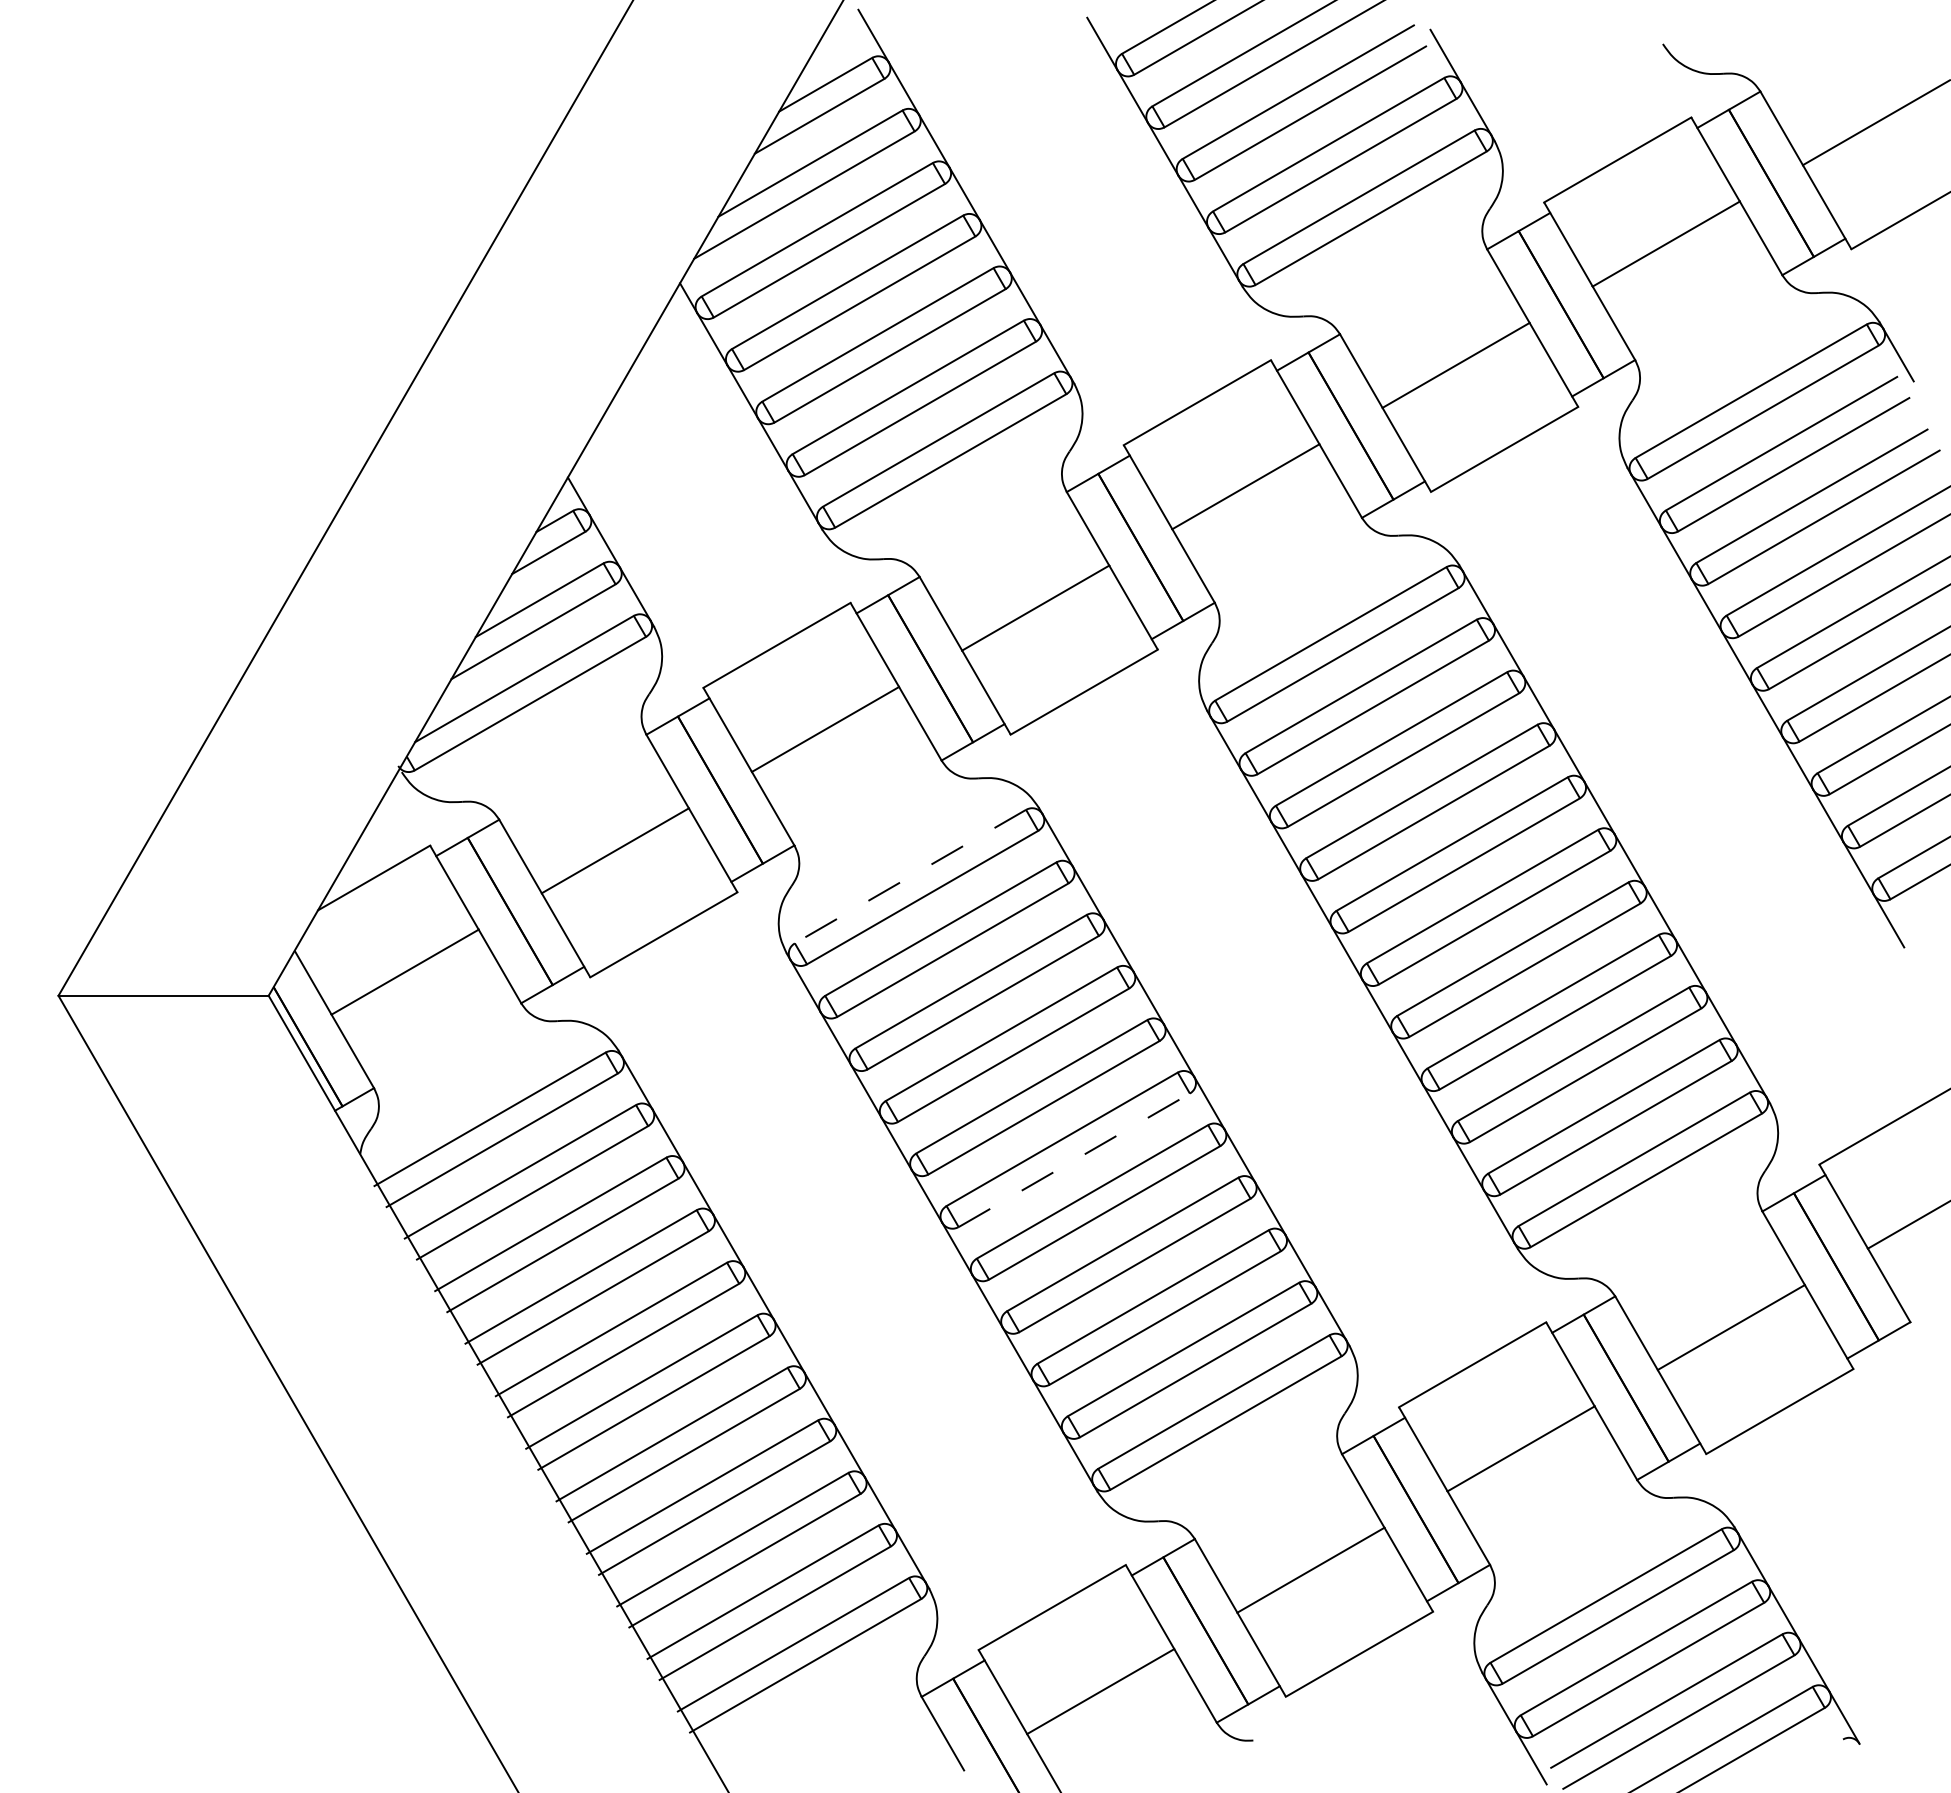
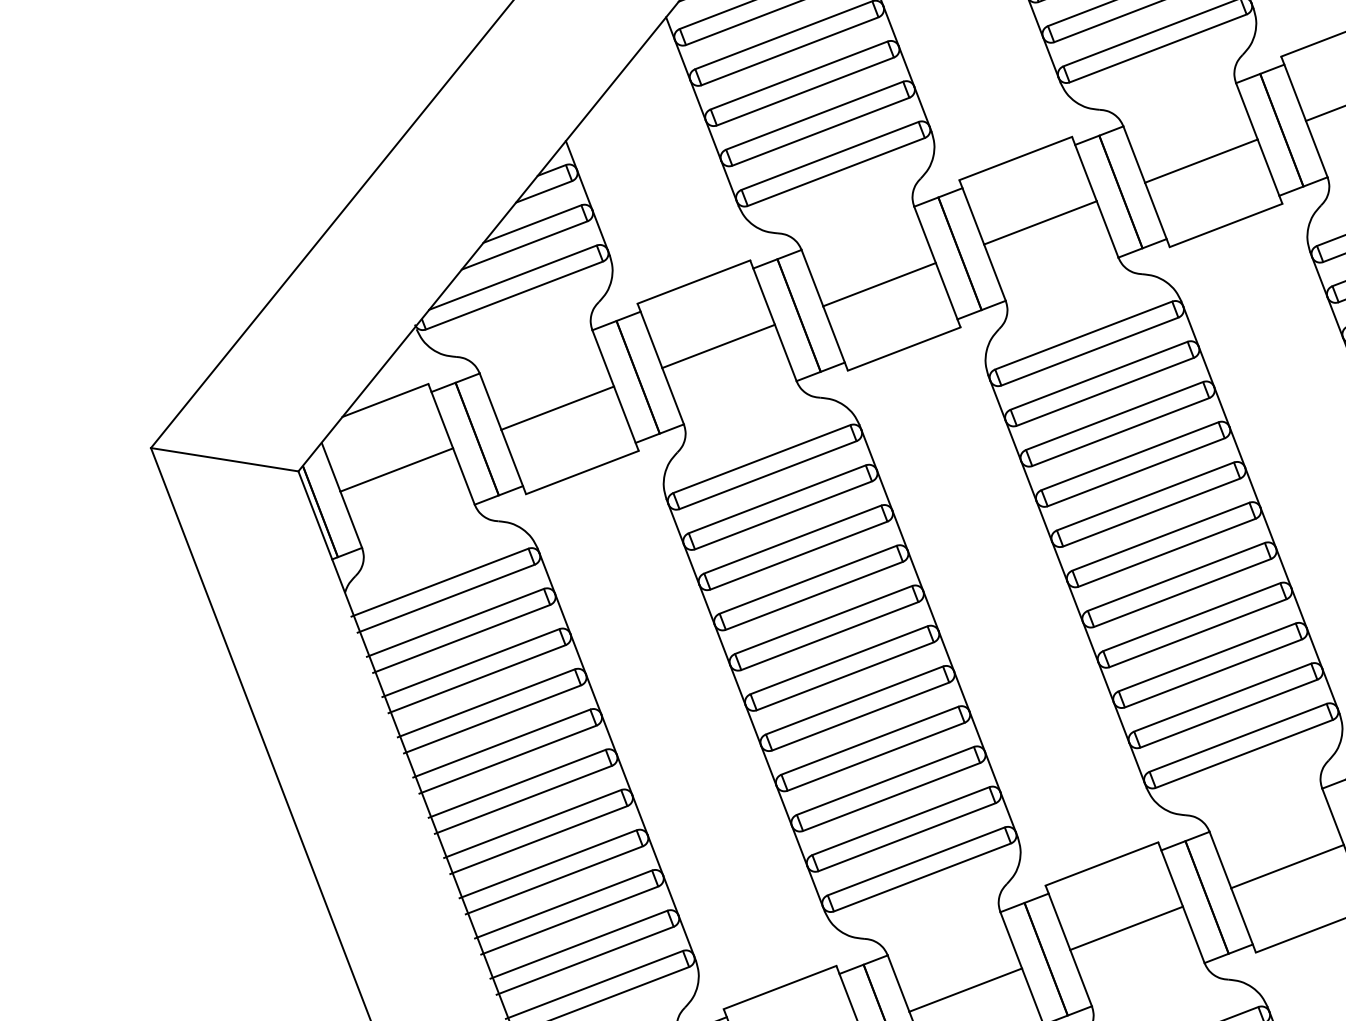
line: (910, 876) -> (761, 459), dashed -> solid
line: (1074, 1160) -> (845, 676), dashed -> solid

